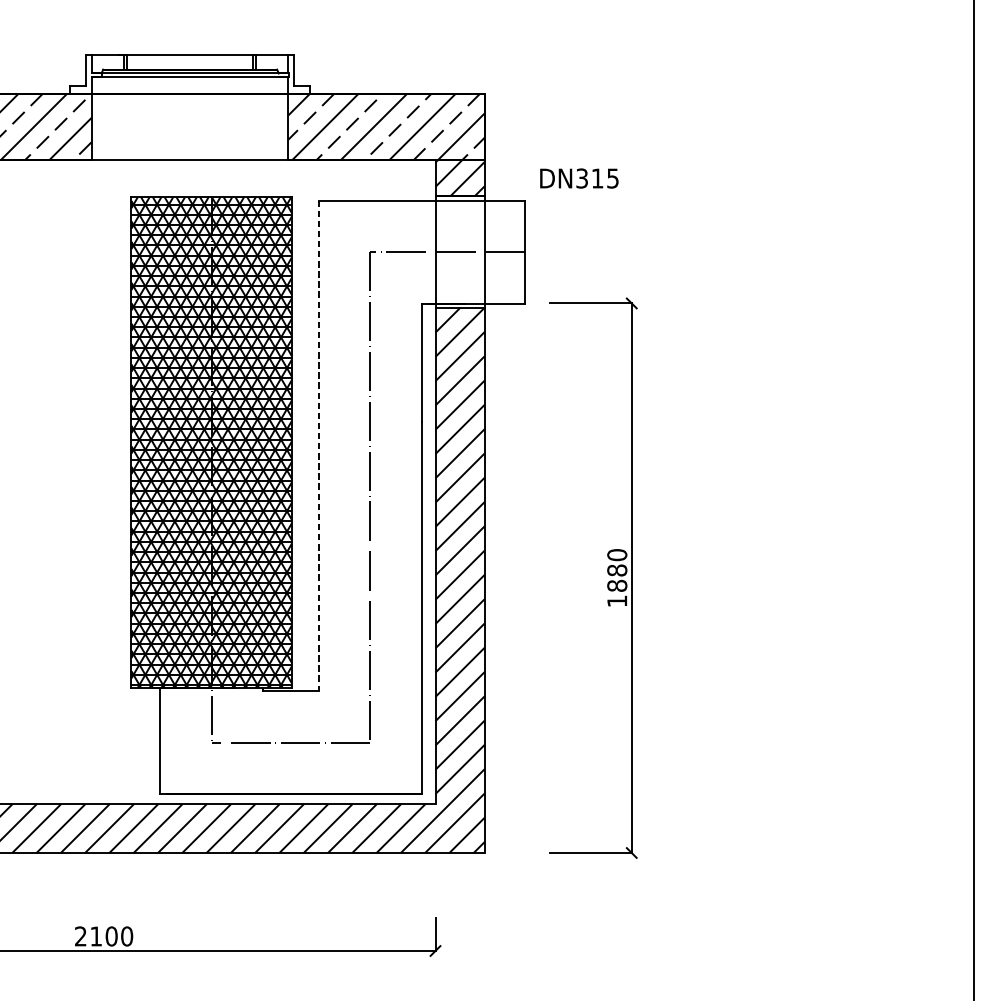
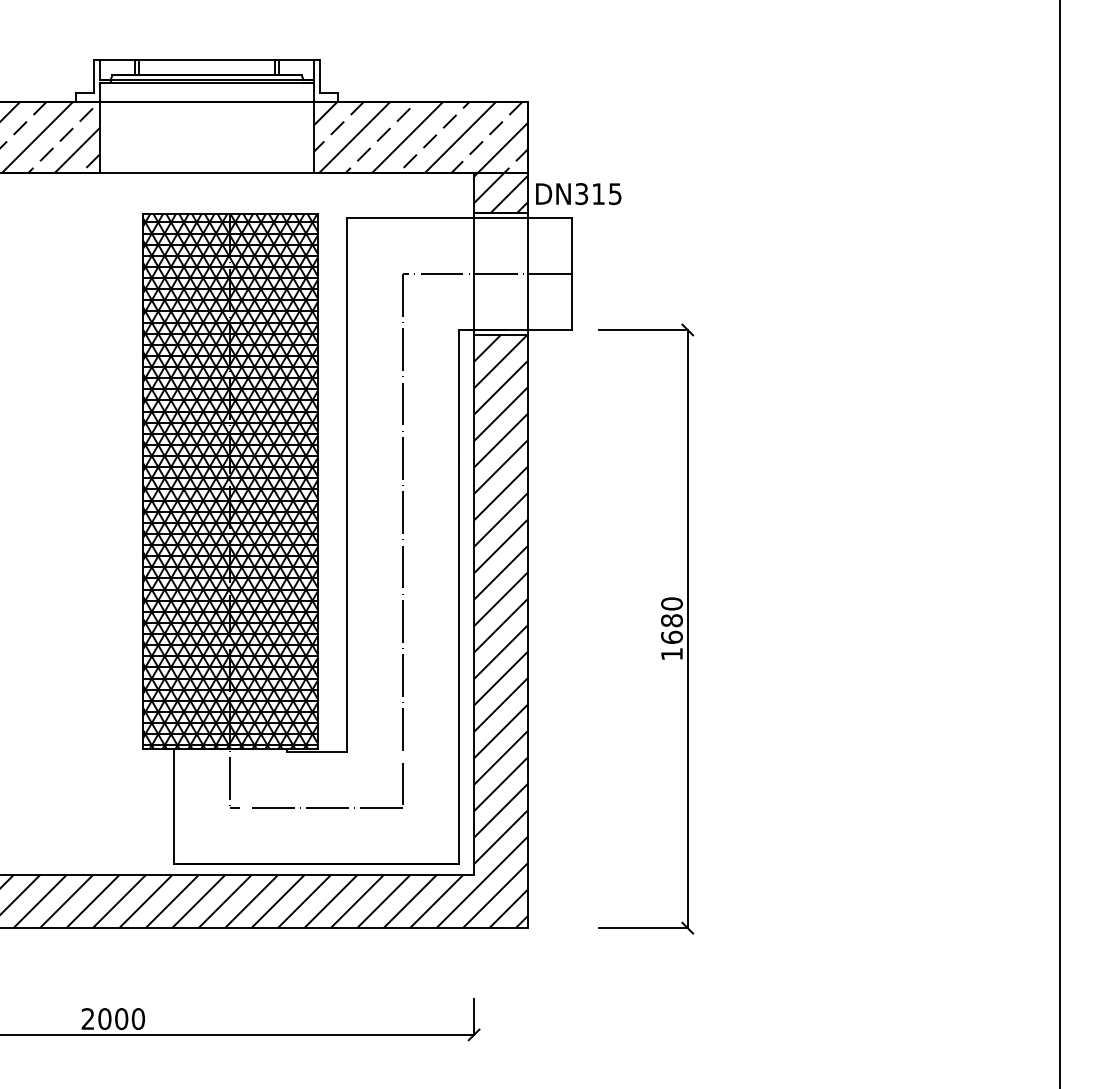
text: (579, 178) -> (578, 194), moved
line: (319, 446) -> (347, 485), dashed -> solid
text: (616, 585) -> (671, 636), 1880 -> 1680
text: (95, 936) -> (104, 1019), 2100 -> 2000

